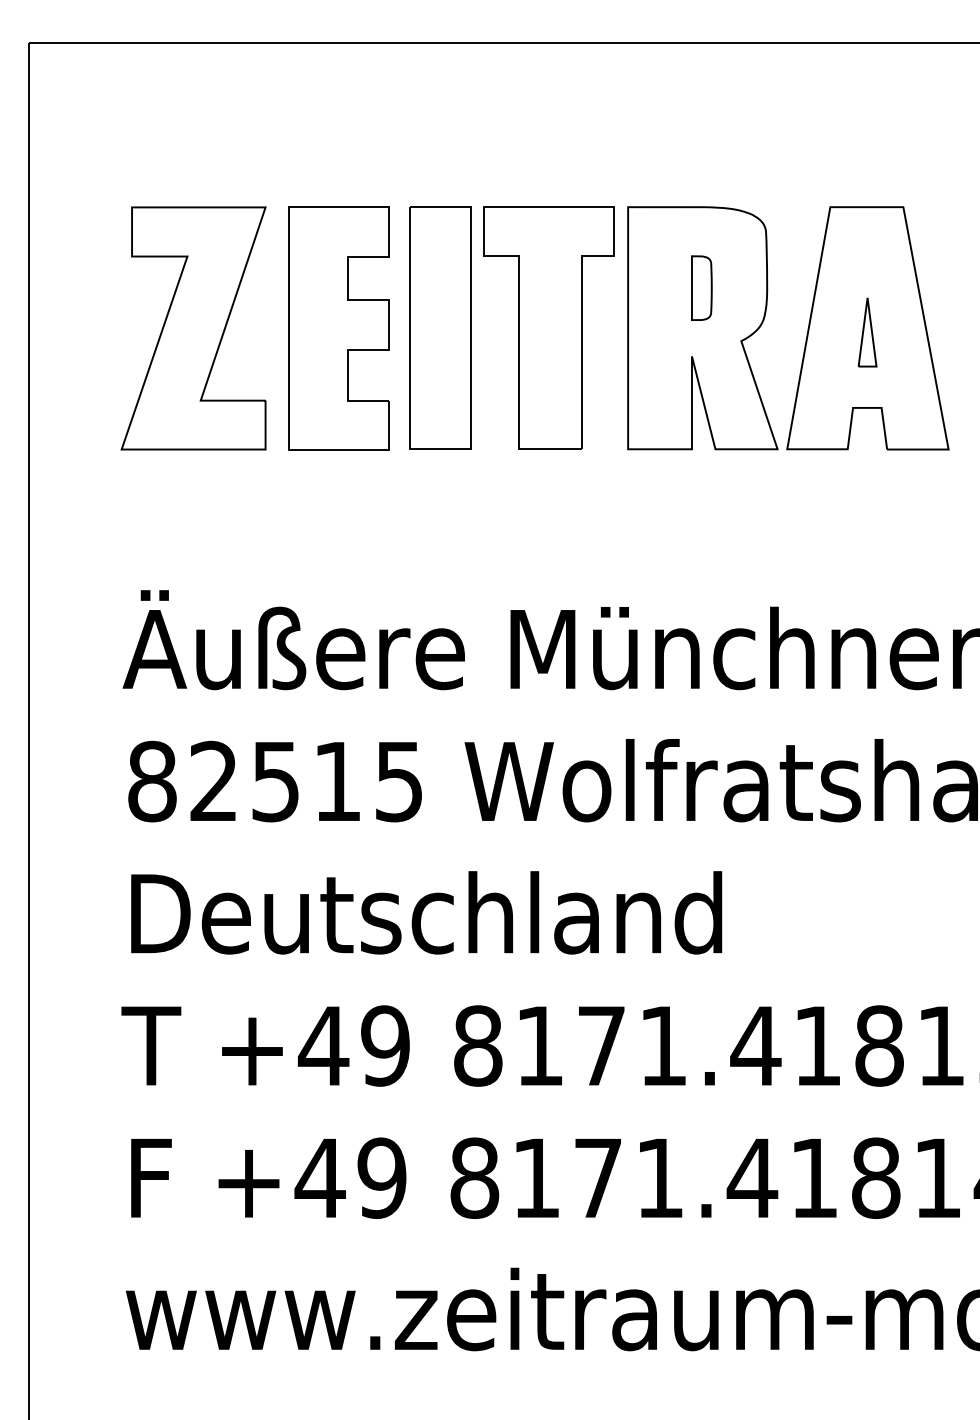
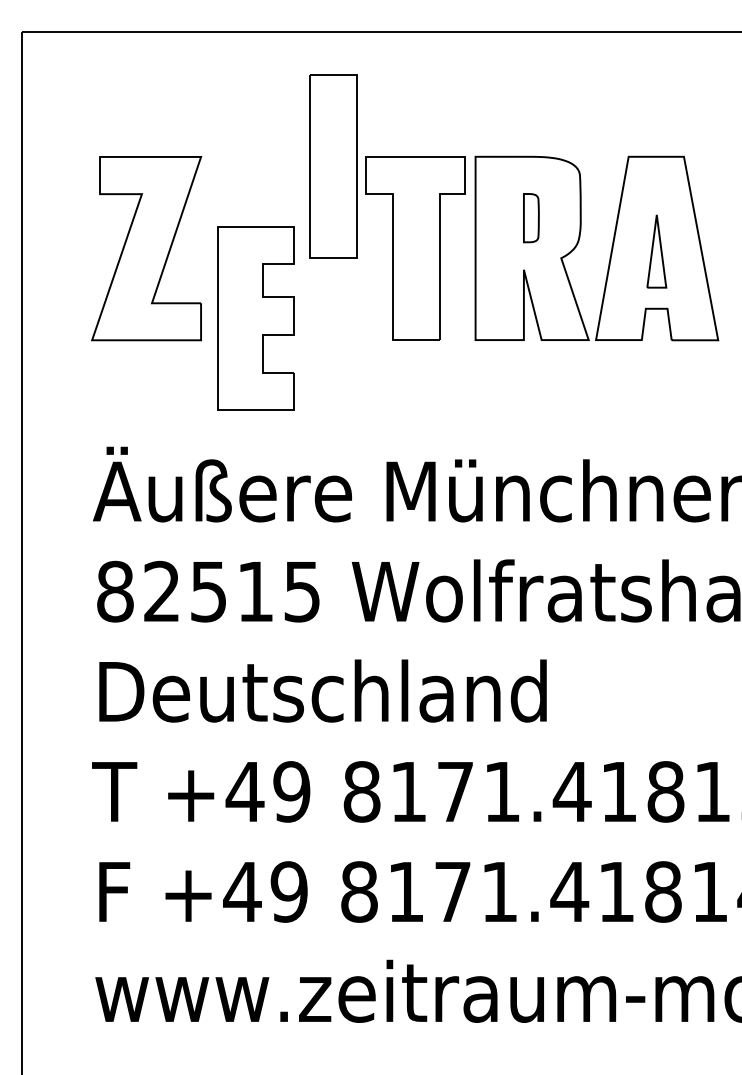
part: (337, 328) -> (255, 318), moved
part: (440, 328) -> (333, 166), moved
part: (867, 332) -> (656, 251), size x1.4

